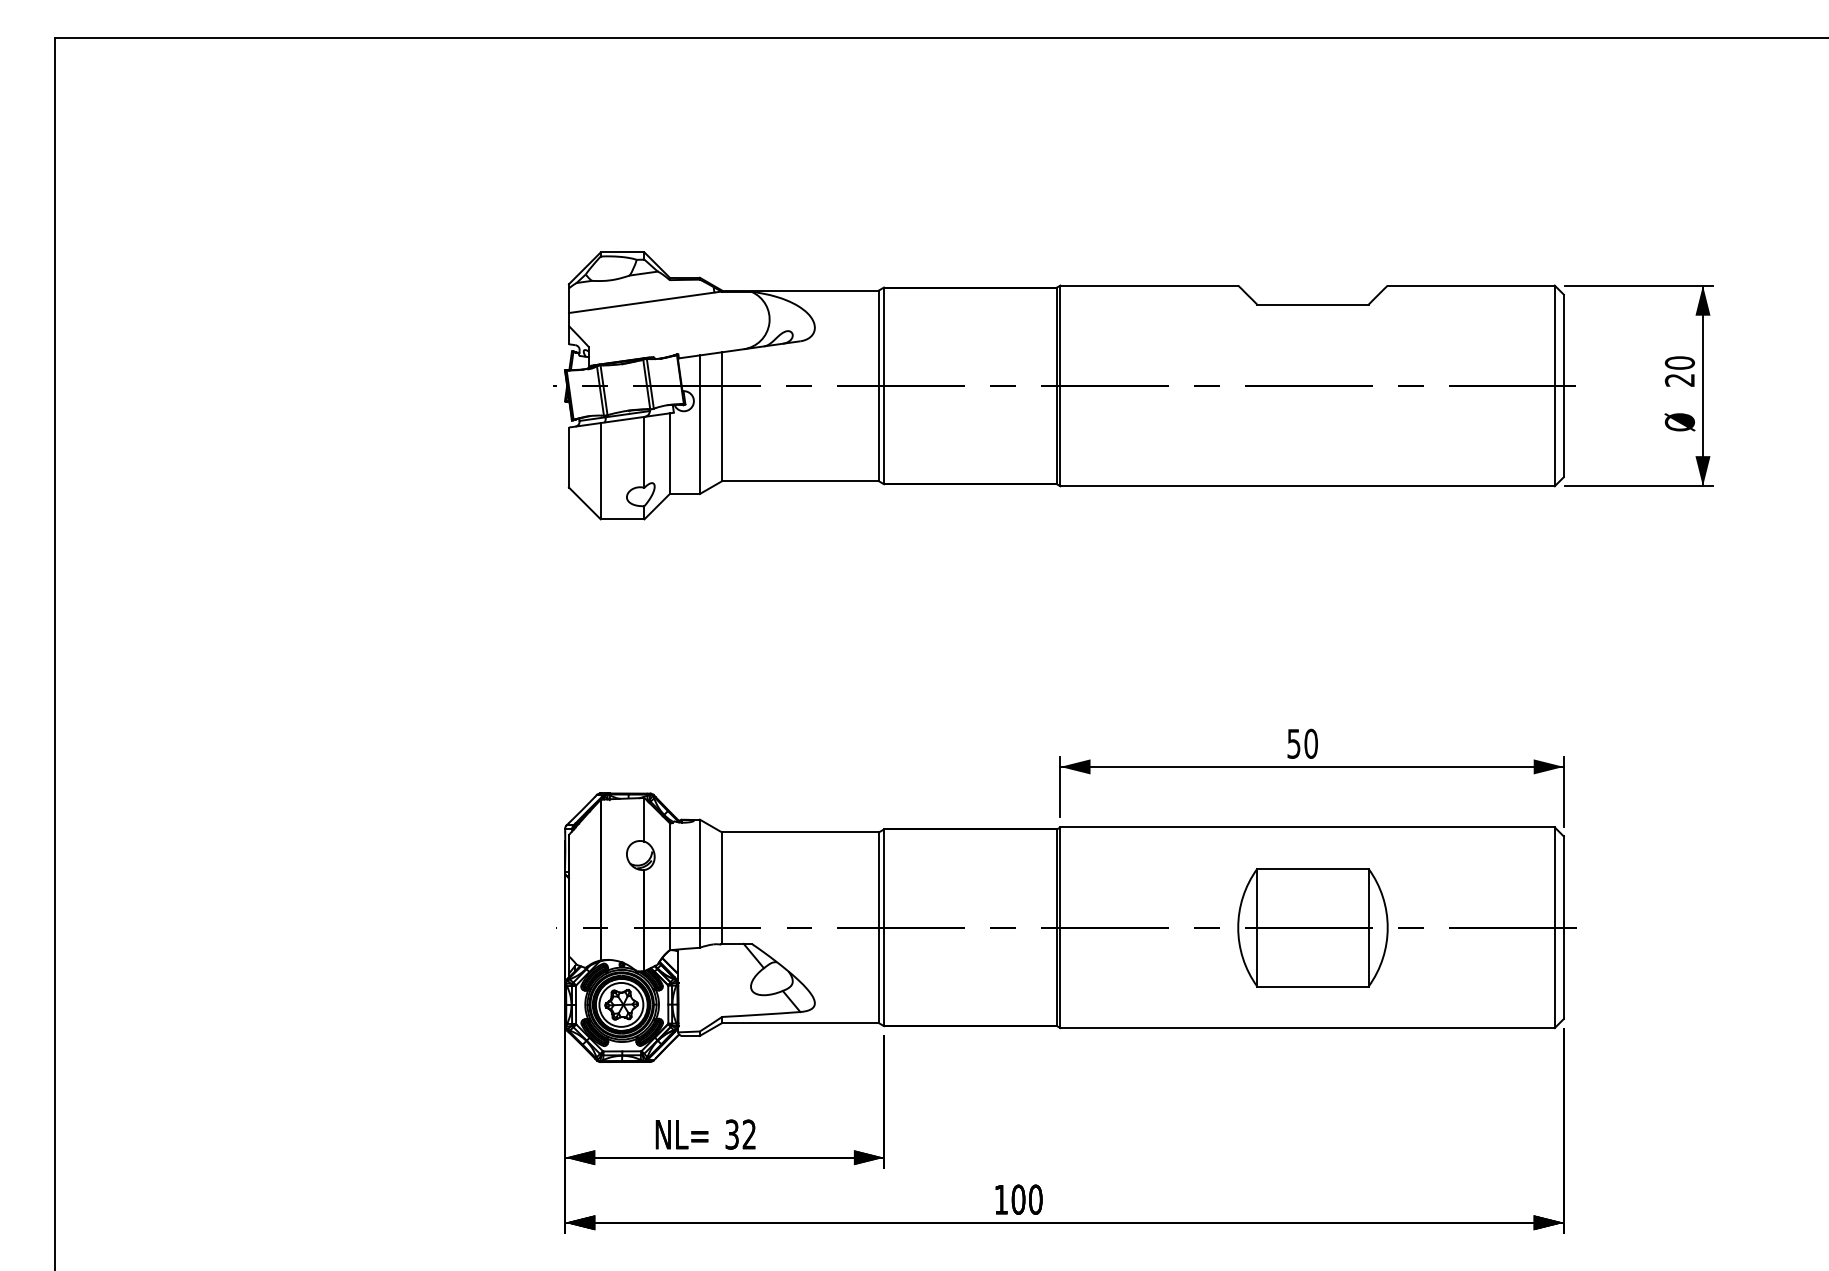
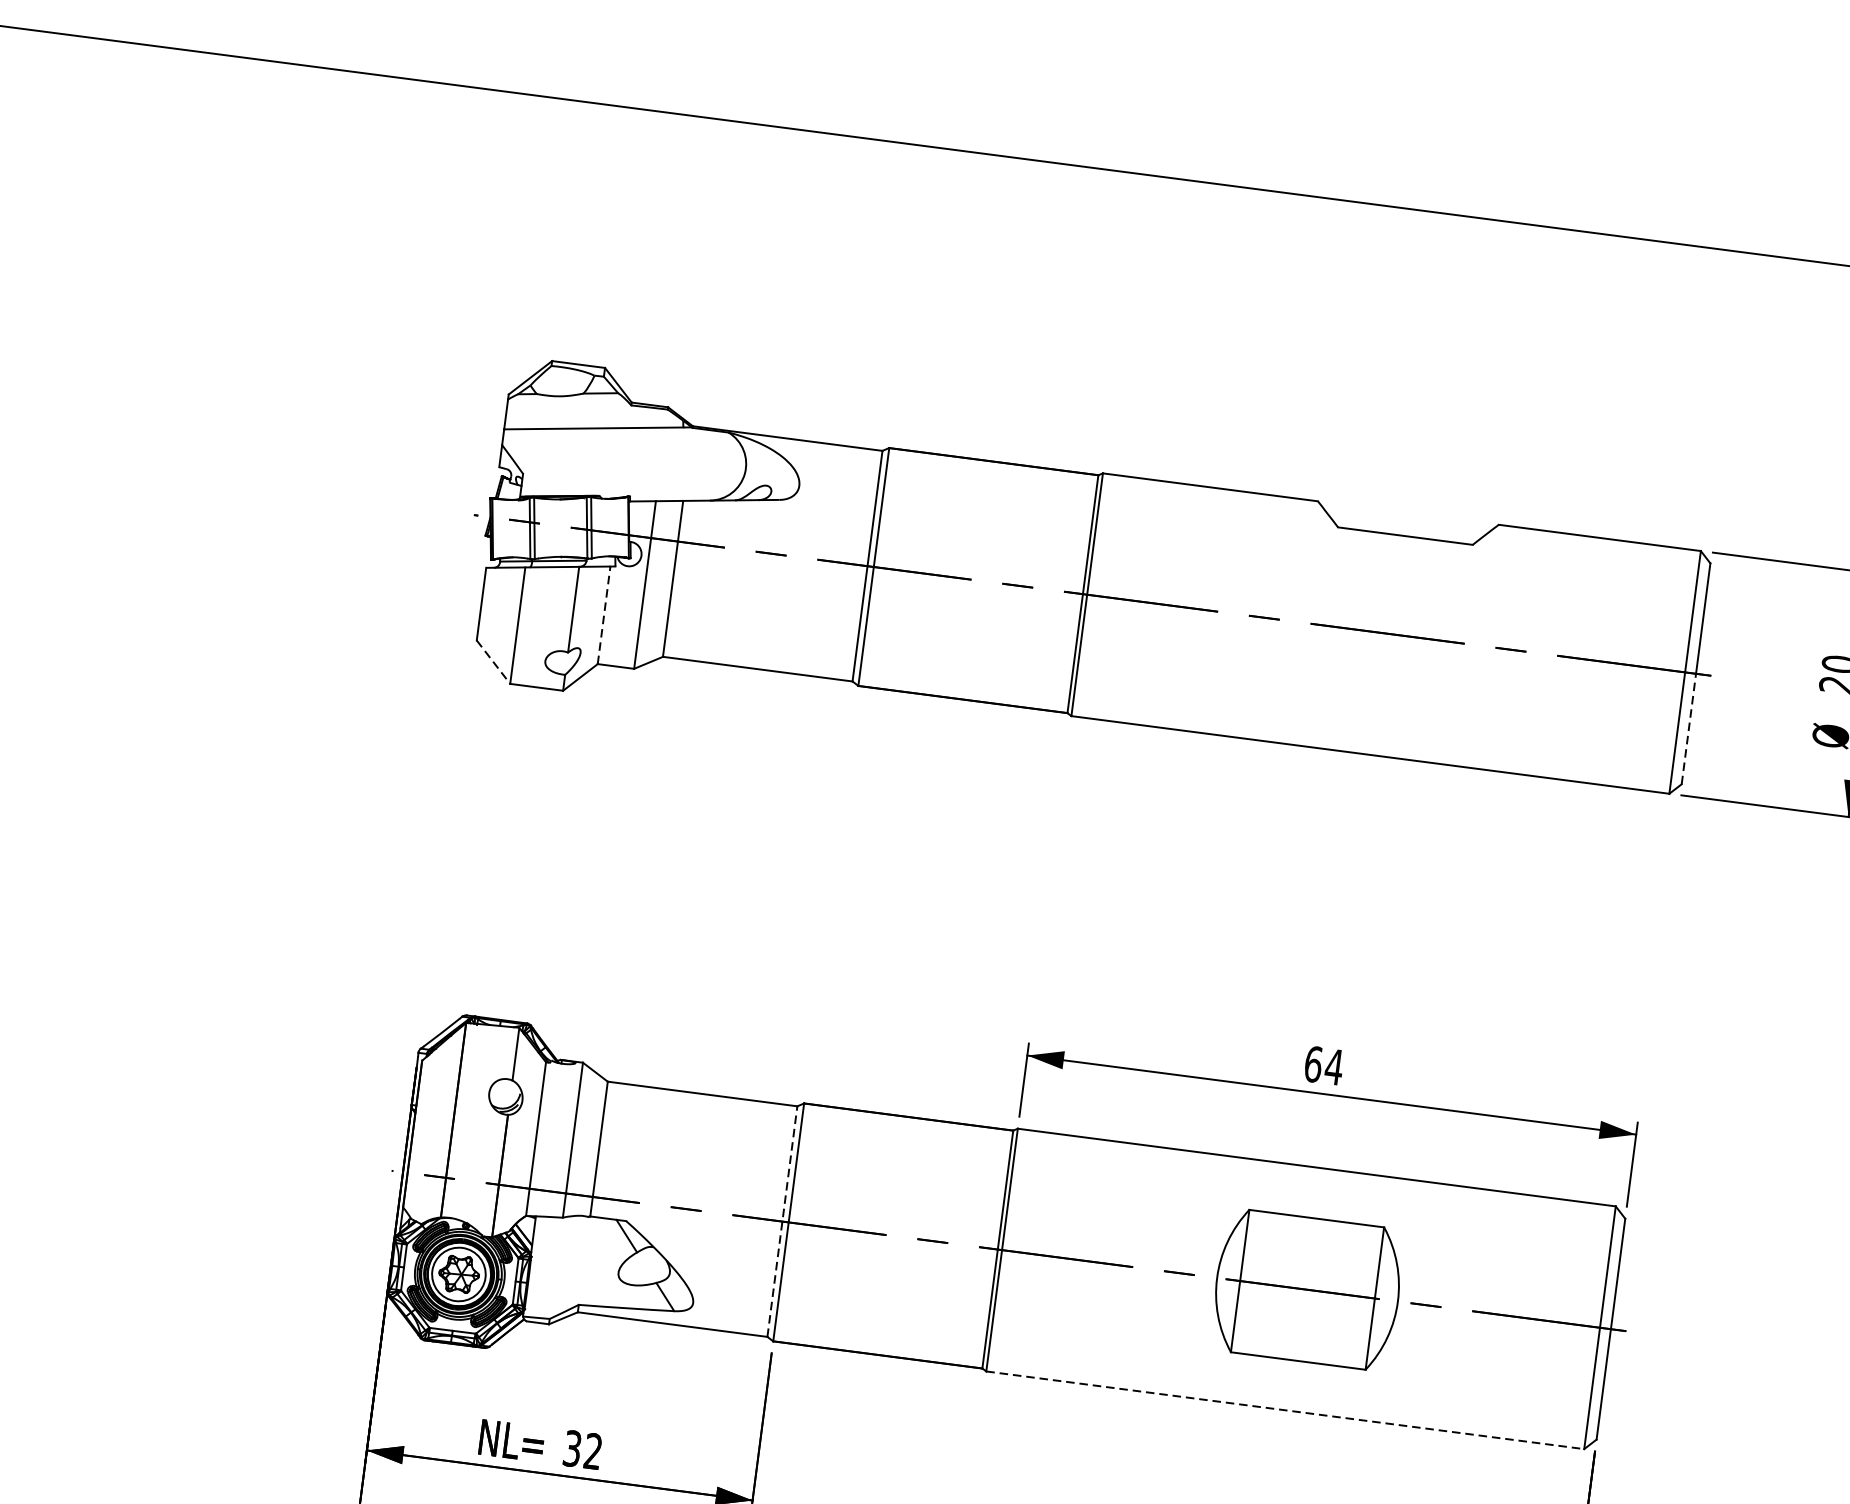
line: (1563, 431) -> (1688, 728), solid -> dashed
line: (669, 453) -> (603, 615), solid -> dashed
line: (585, 503) -> (494, 662), solid -> dashed
text: (1302, 743) -> (1323, 1065), 50 -> 64
line: (878, 927) -> (782, 1221), solid -> dashed
line: (1308, 1028) -> (1286, 1410), solid -> dashed

